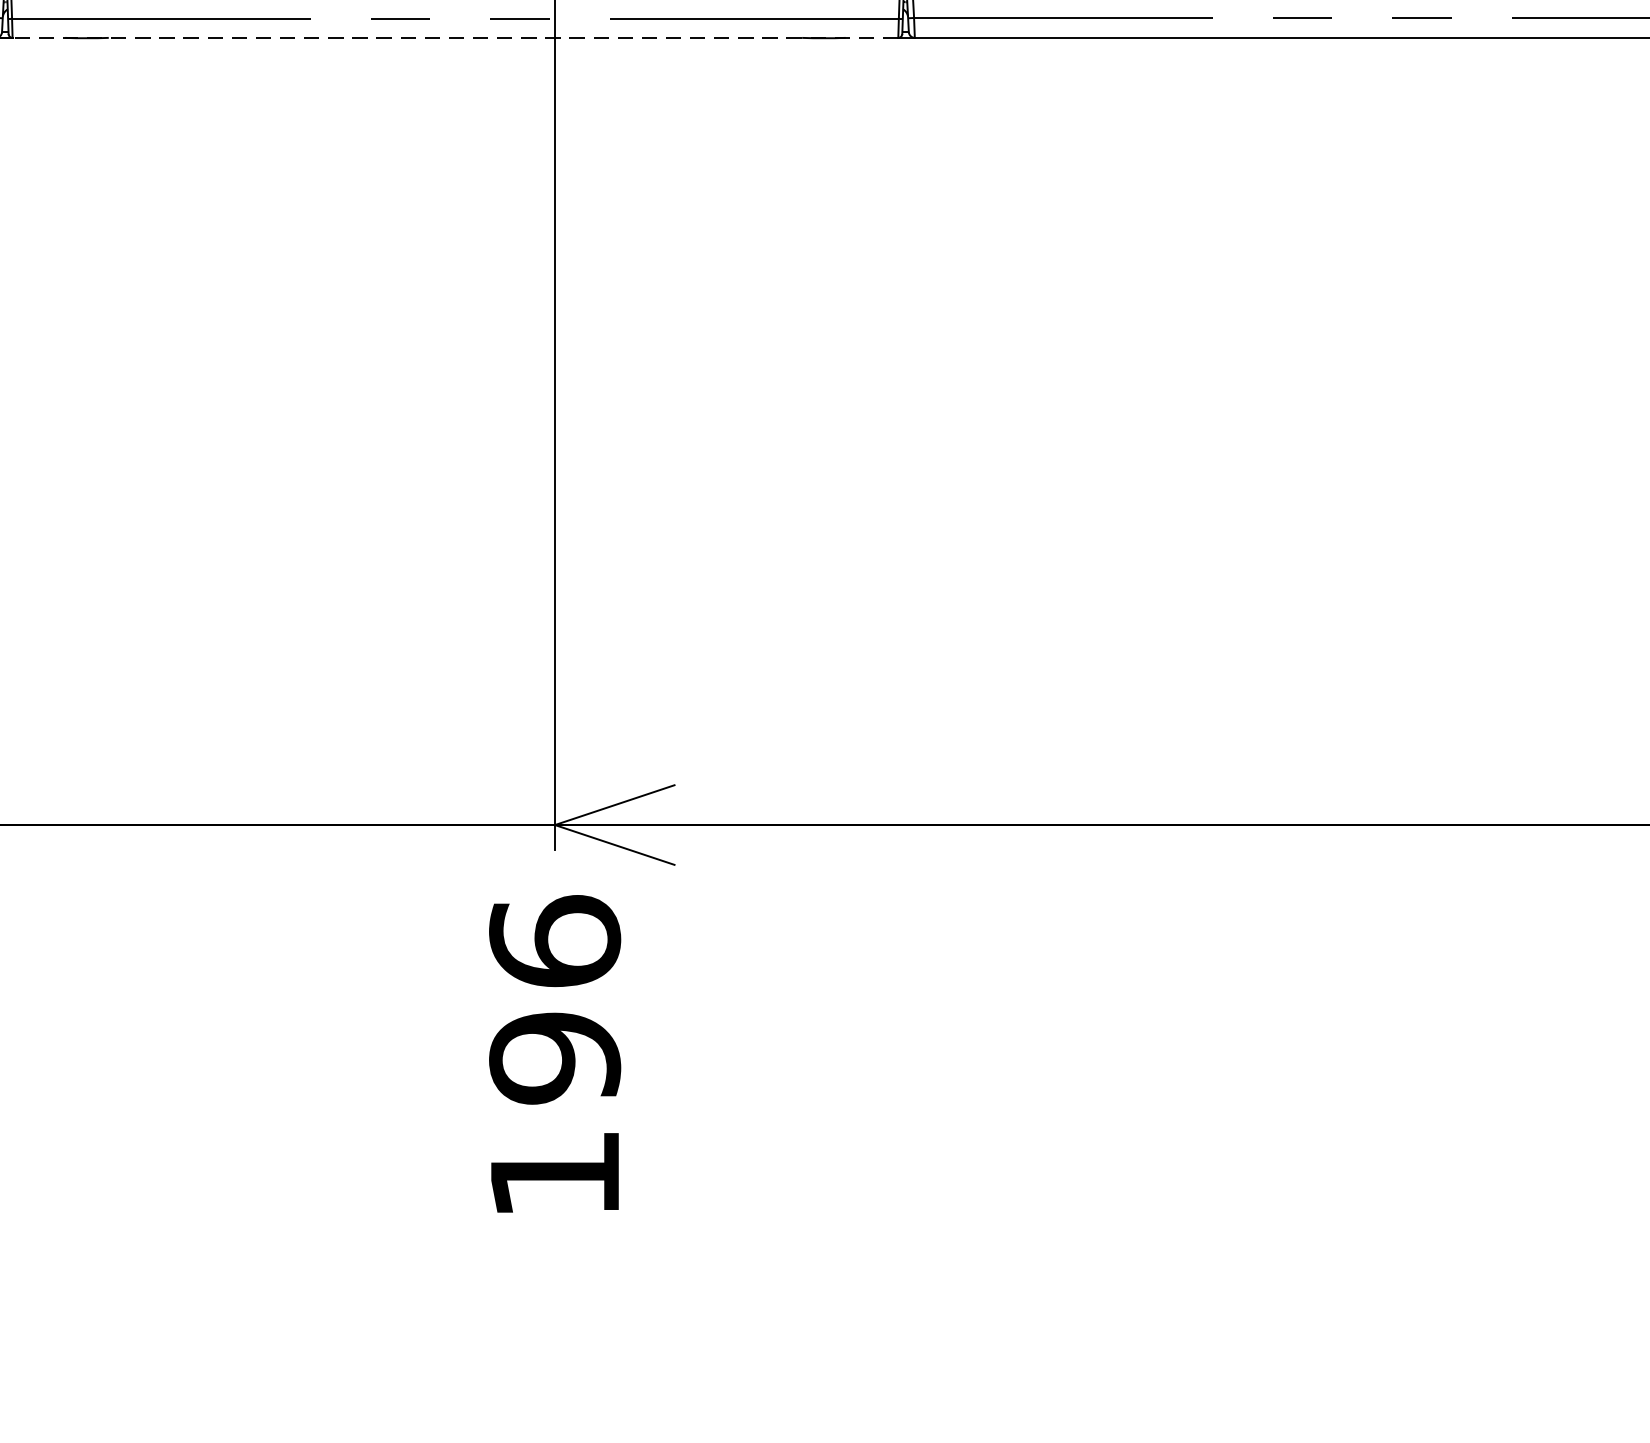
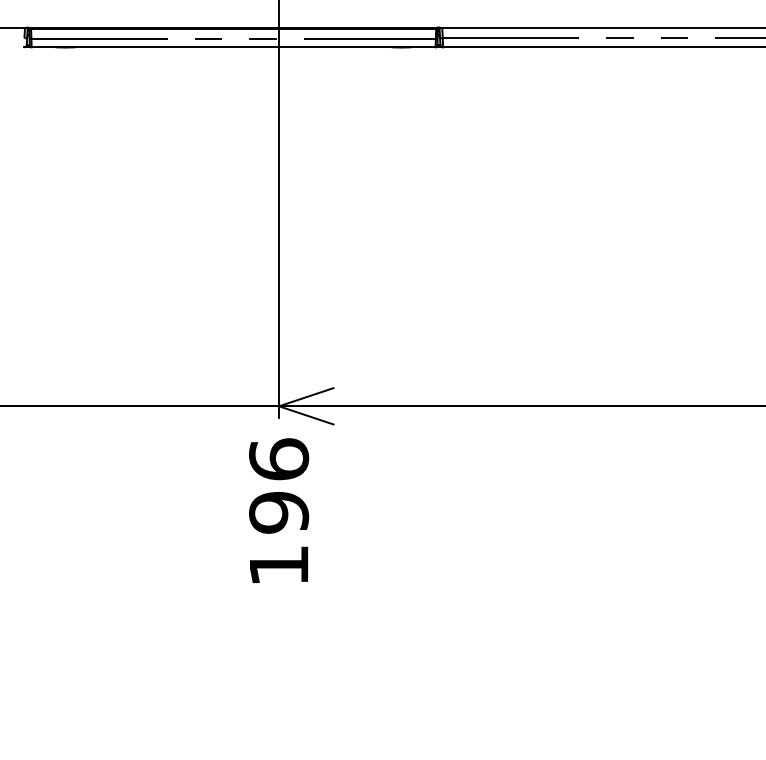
line: (455, 38) -> (233, 47), dashed -> solid

